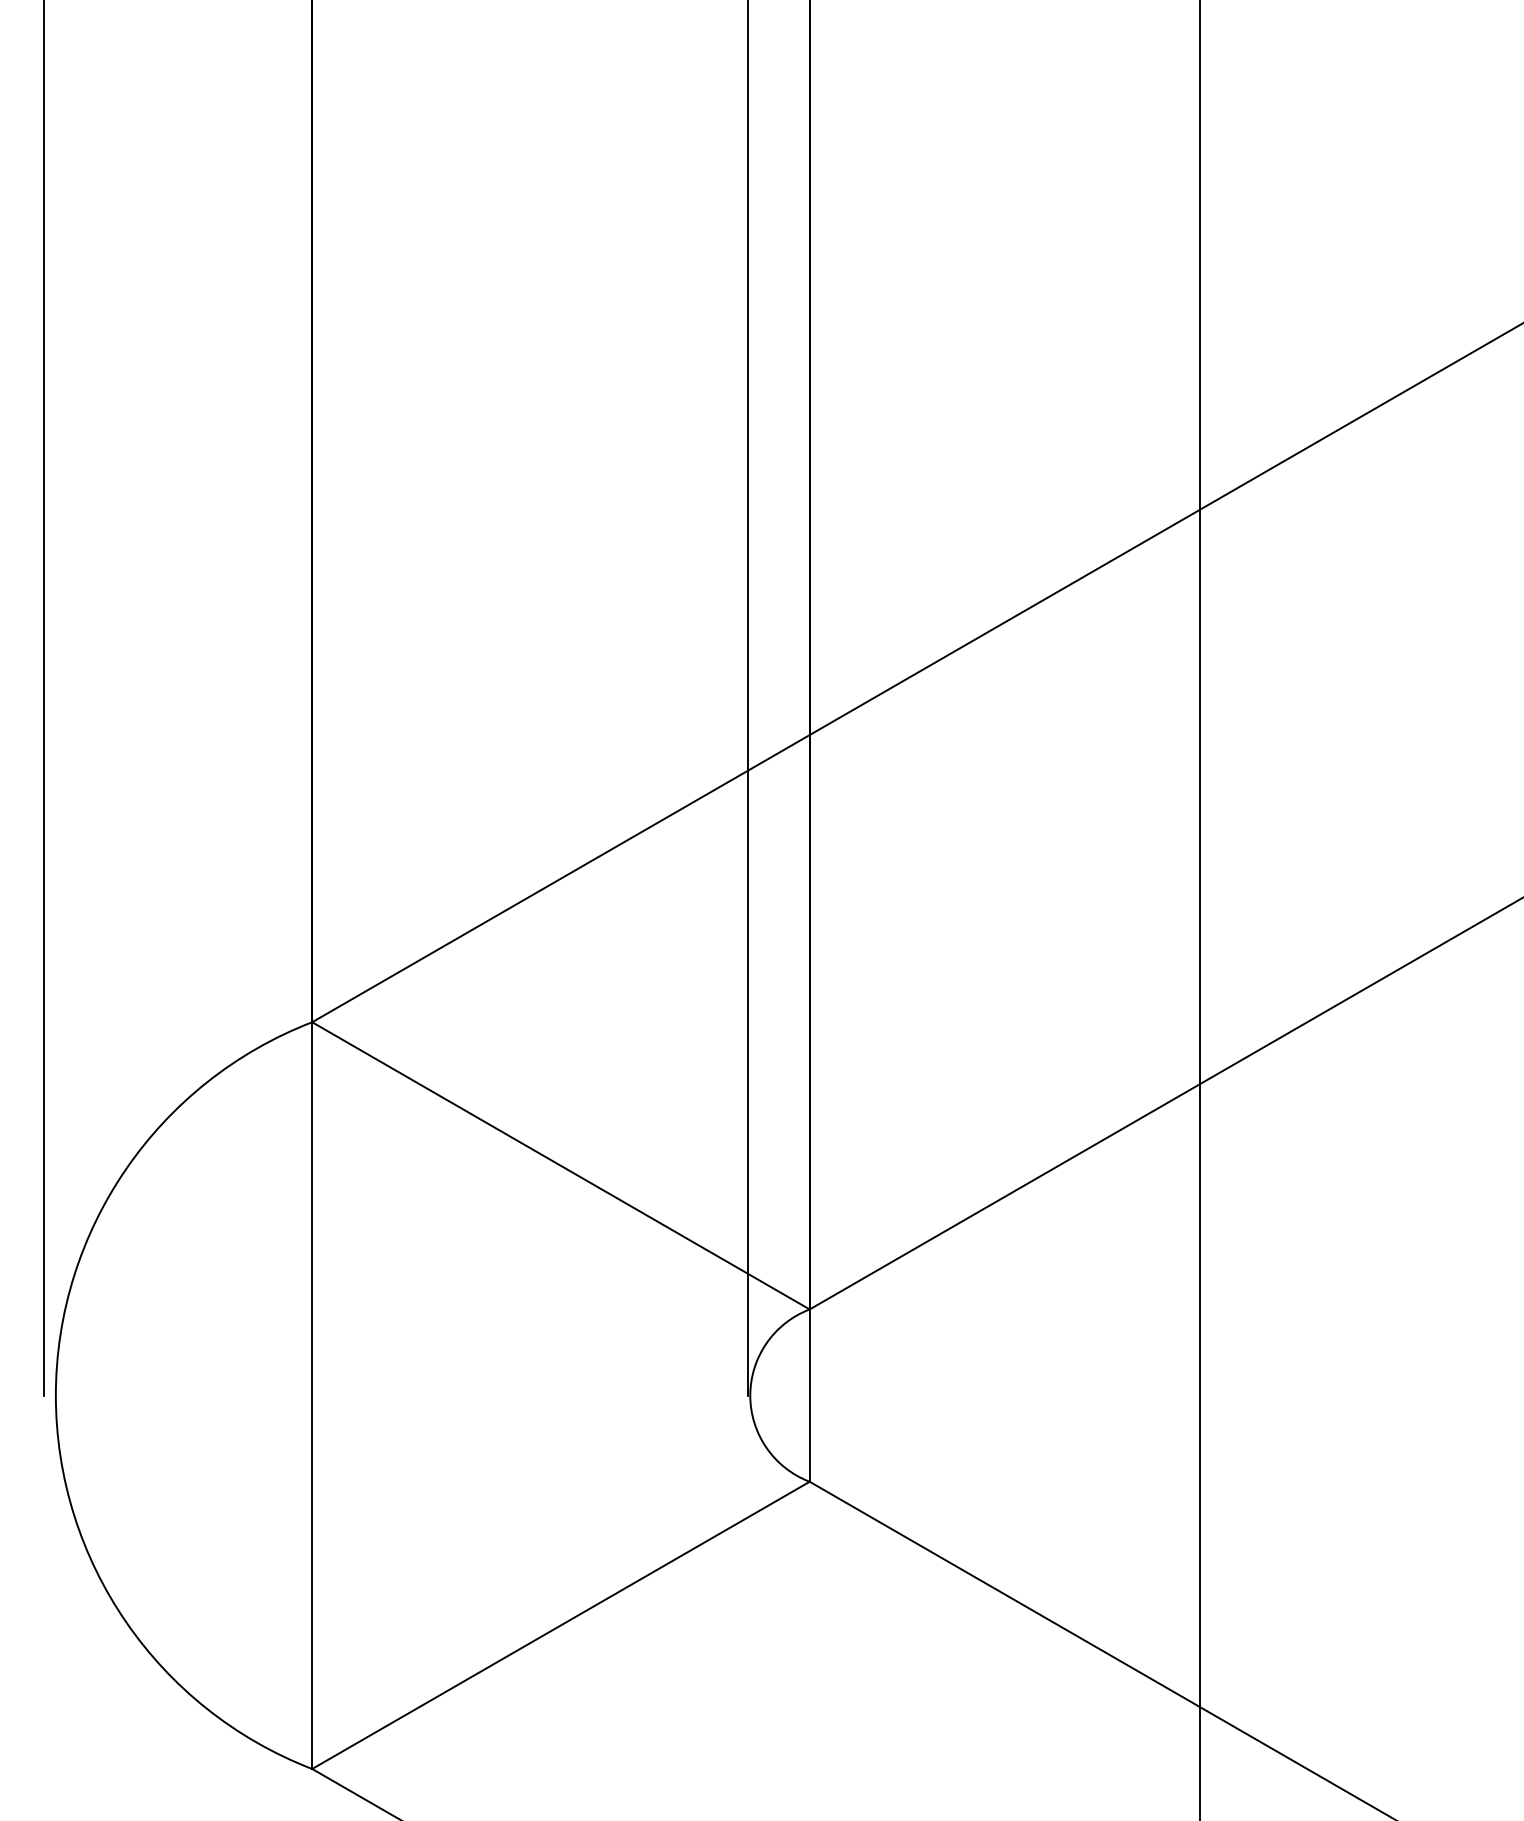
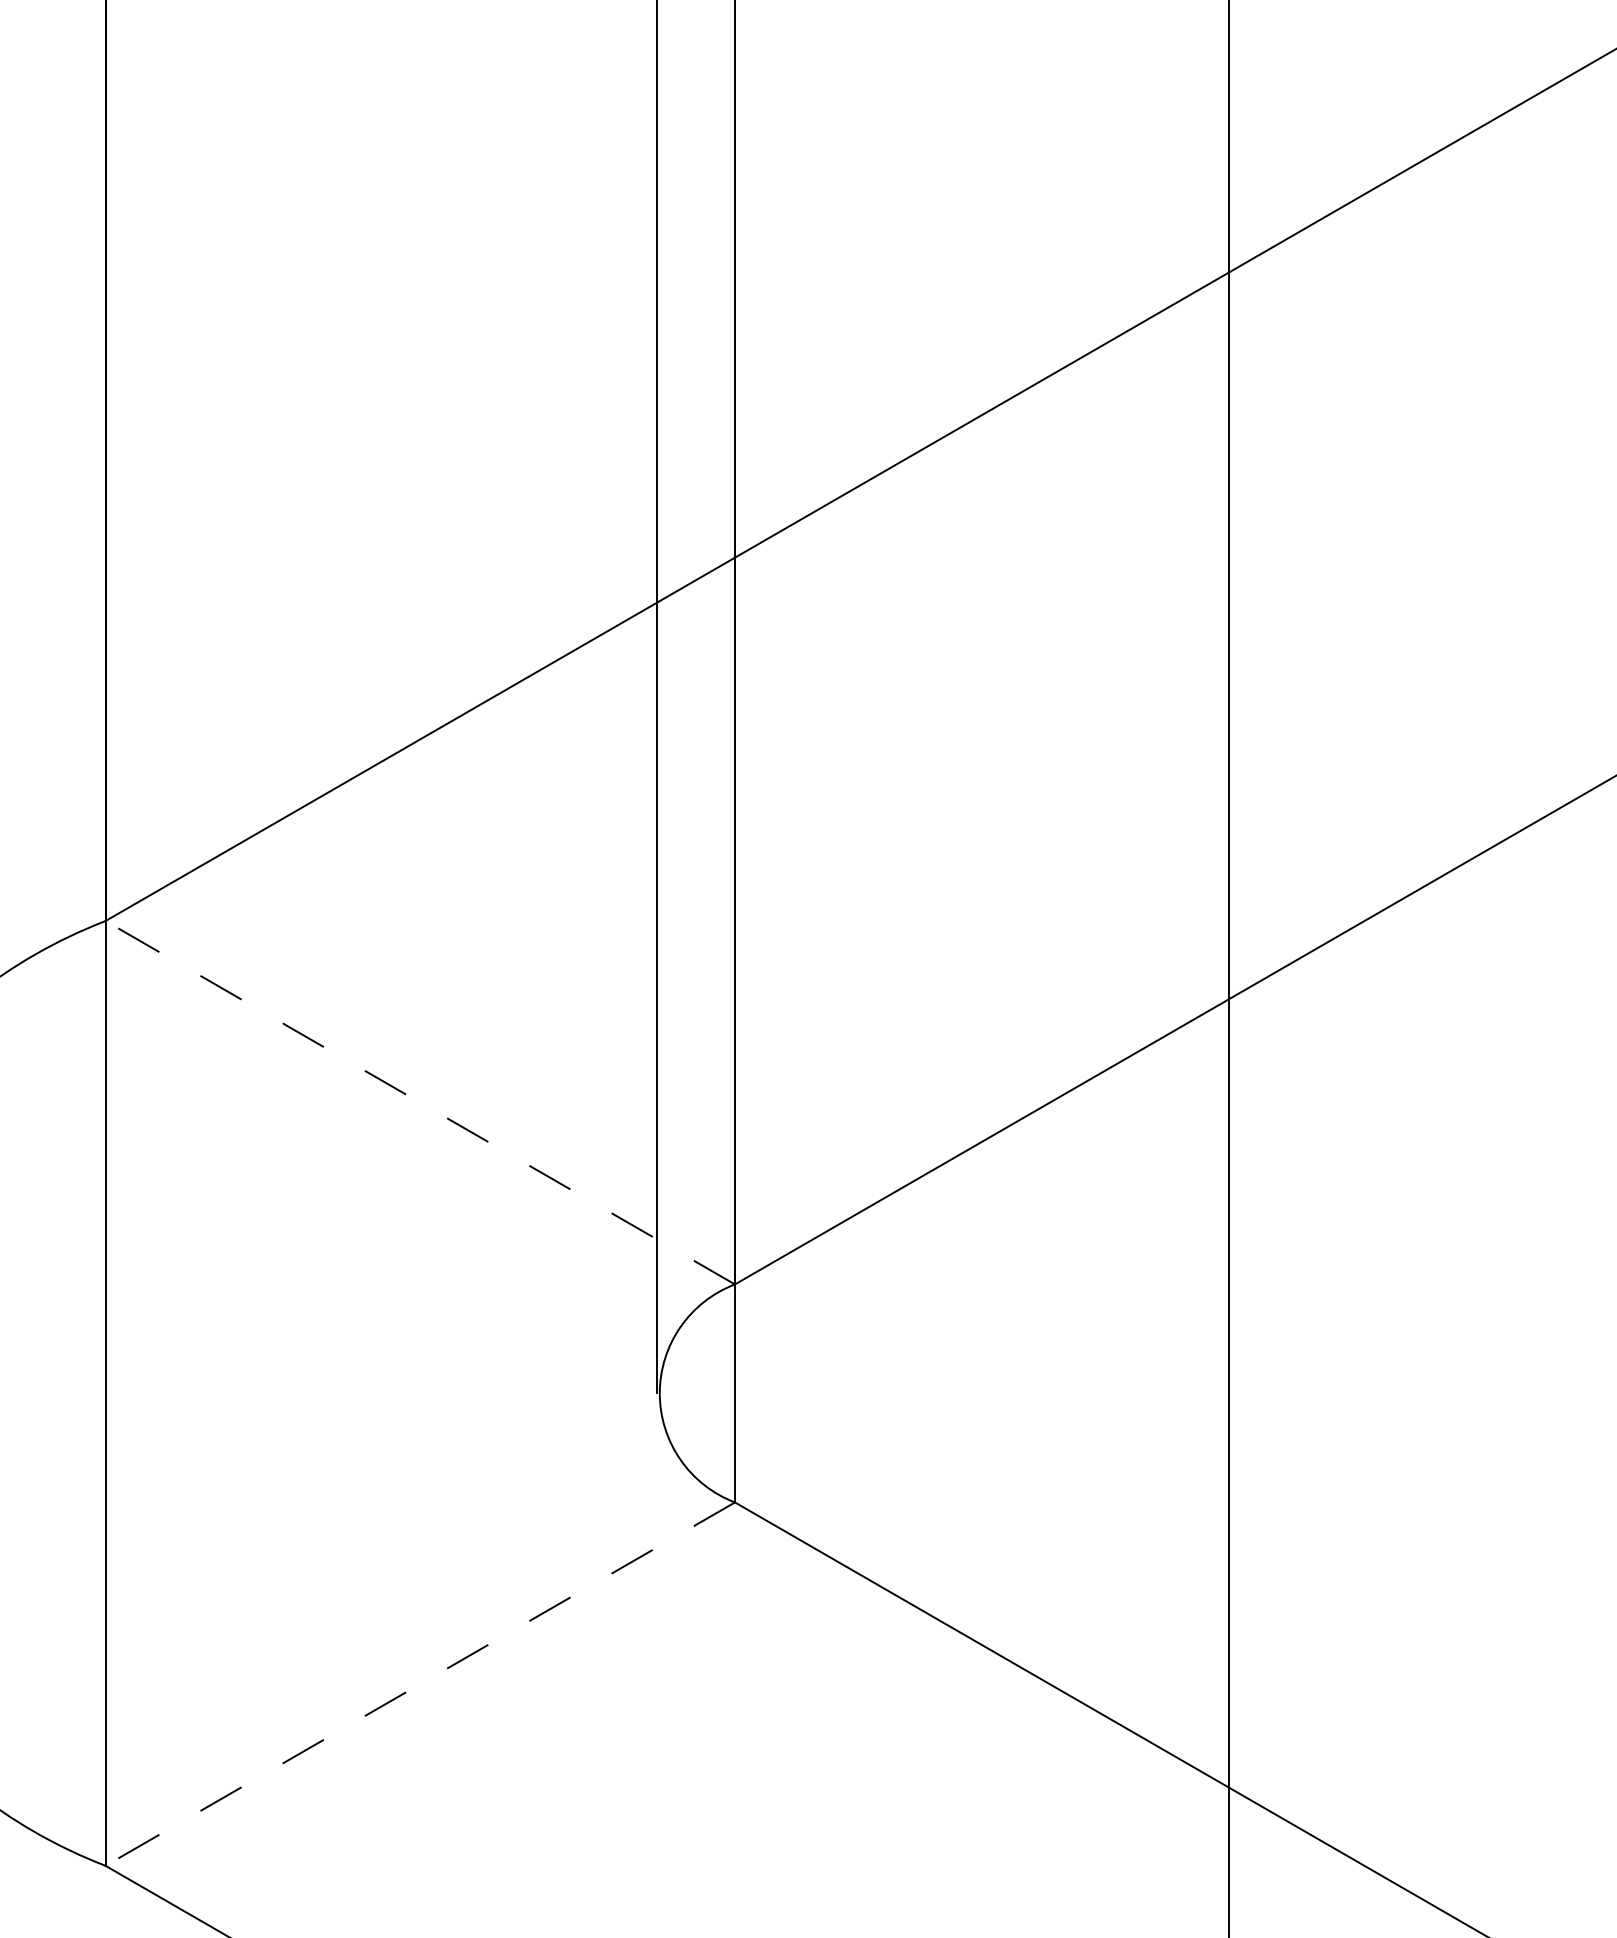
line: (560, 1165) -> (419, 1102), solid -> dashed
line: (560, 1625) -> (419, 1684), solid -> dashed

